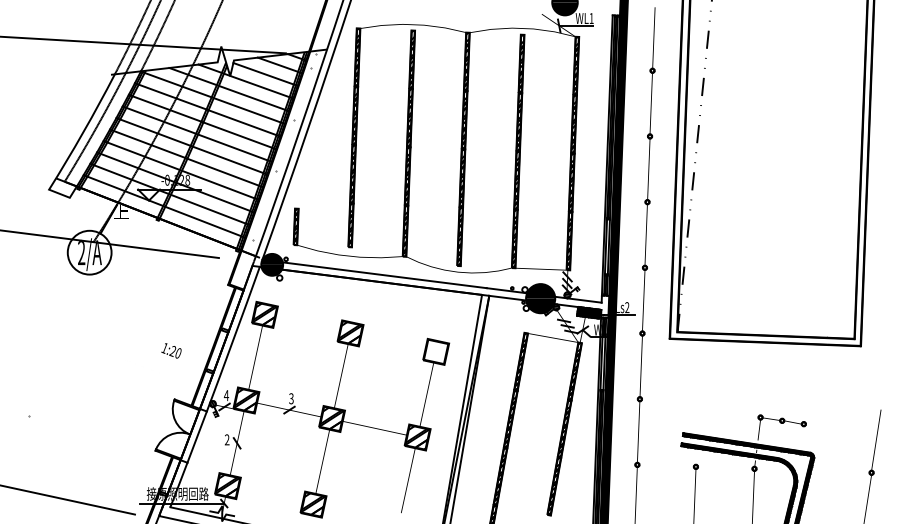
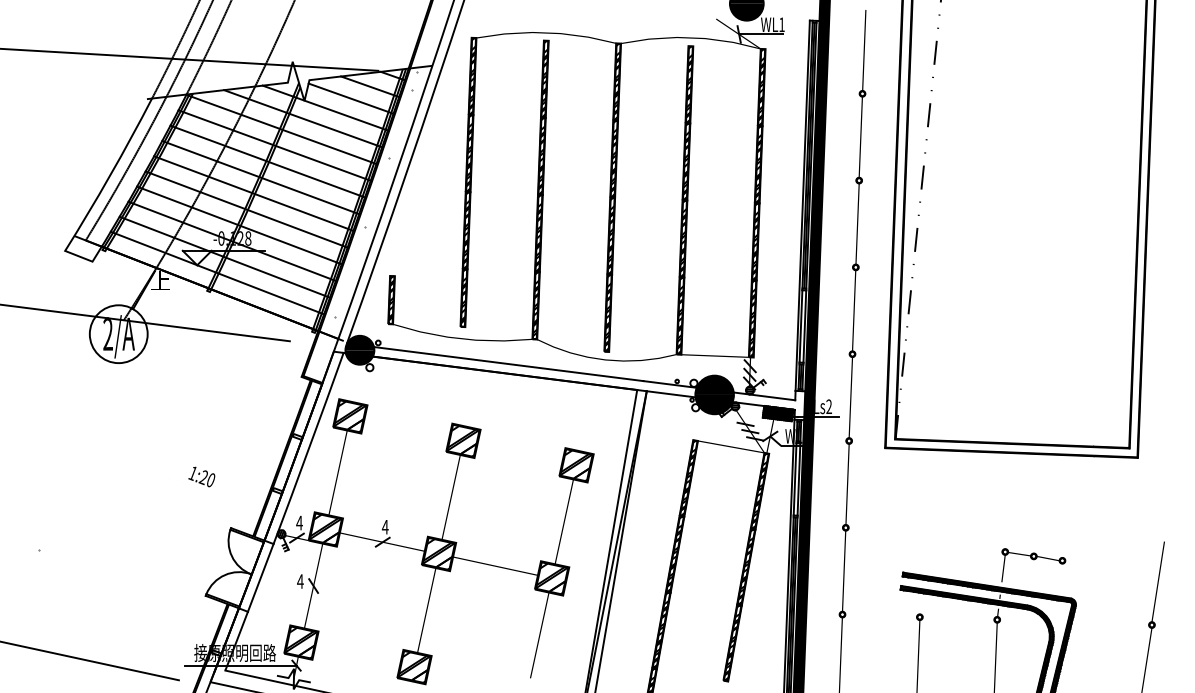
text: (171, 350) -> (201, 476), moved
hatch: (436, 352) -> (576, 465), added
text: (290, 398) -> (384, 526), 3 -> 4
text: (227, 439) -> (300, 581), 2 -> 4

